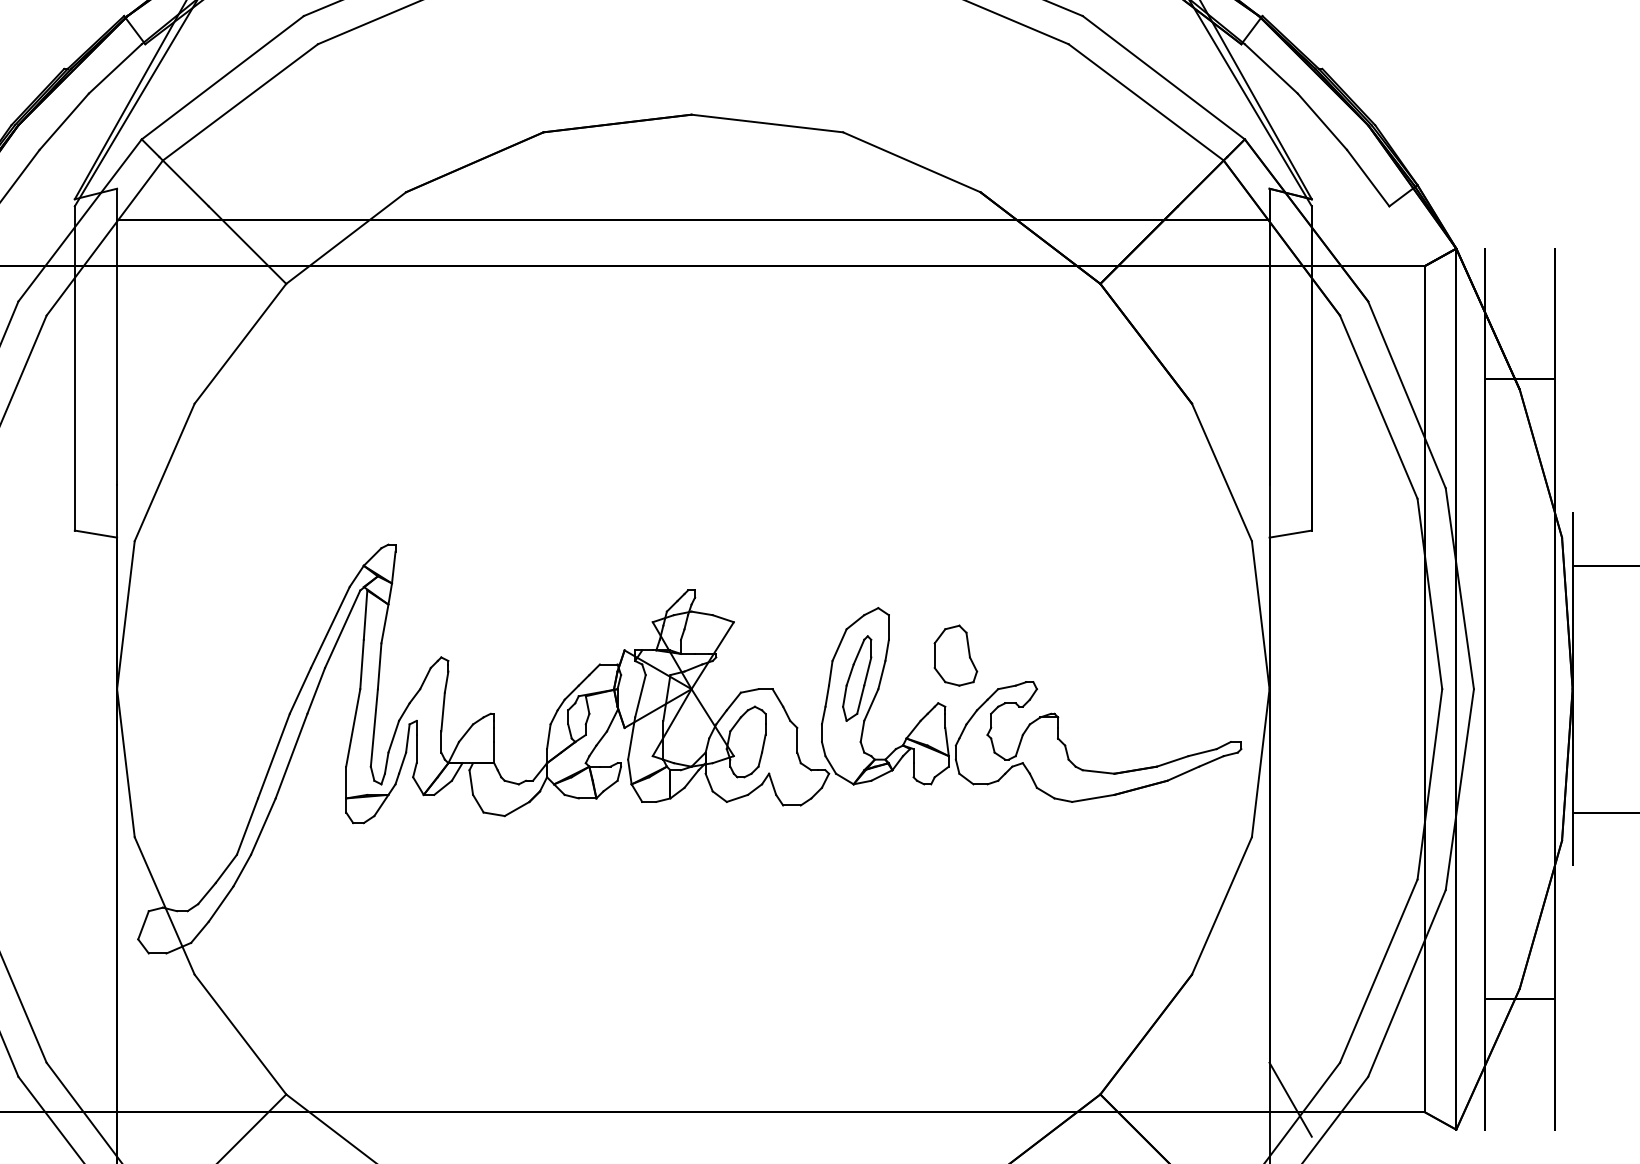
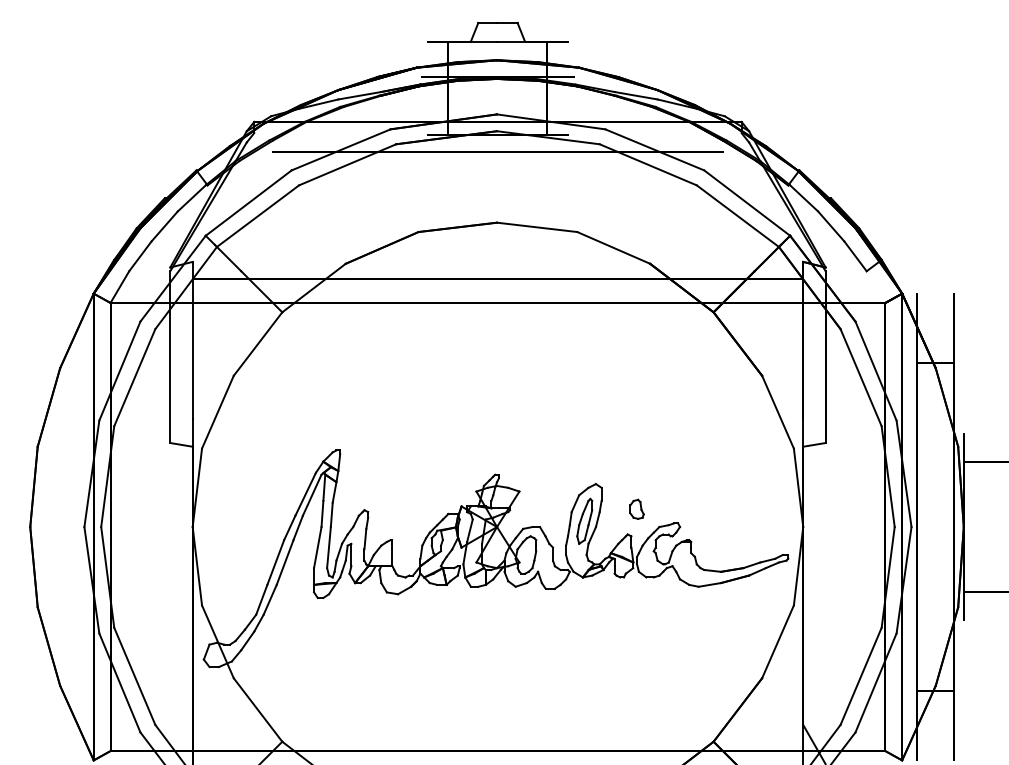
part: (954, 656) -> (636, 509), size x0.6

